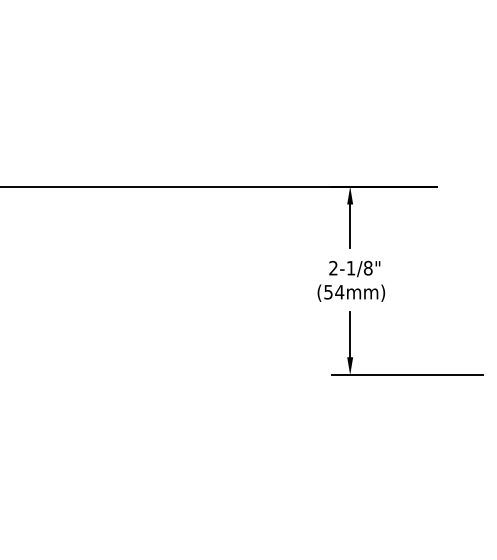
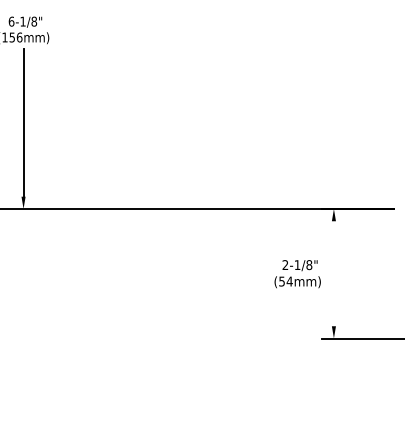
line: (349, 226) -> (333, 236), removed
text: (351, 281) -> (297, 274), moved
line: (349, 334) -> (333, 310), removed

